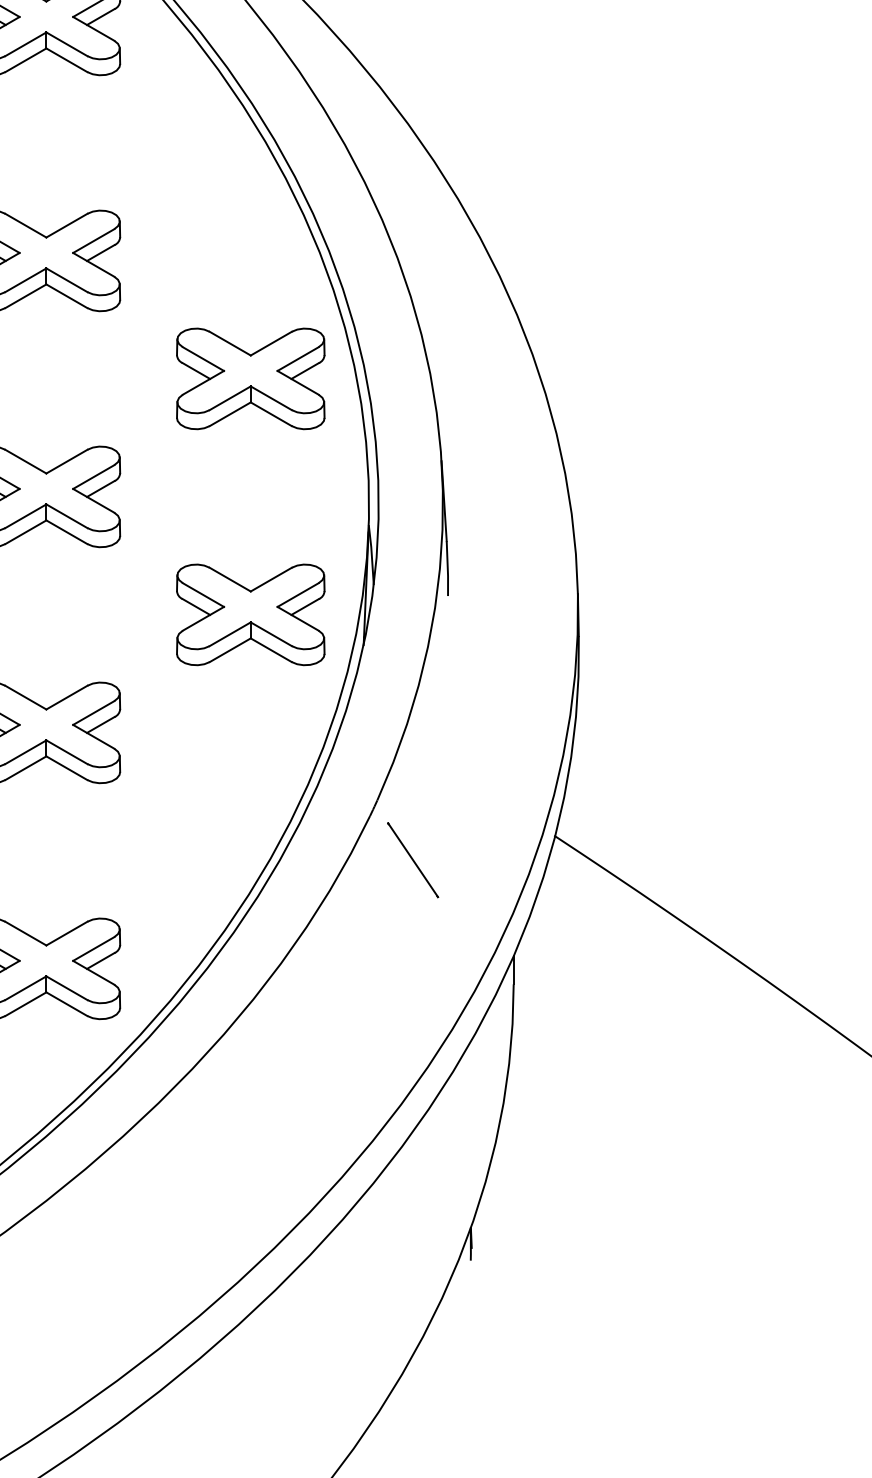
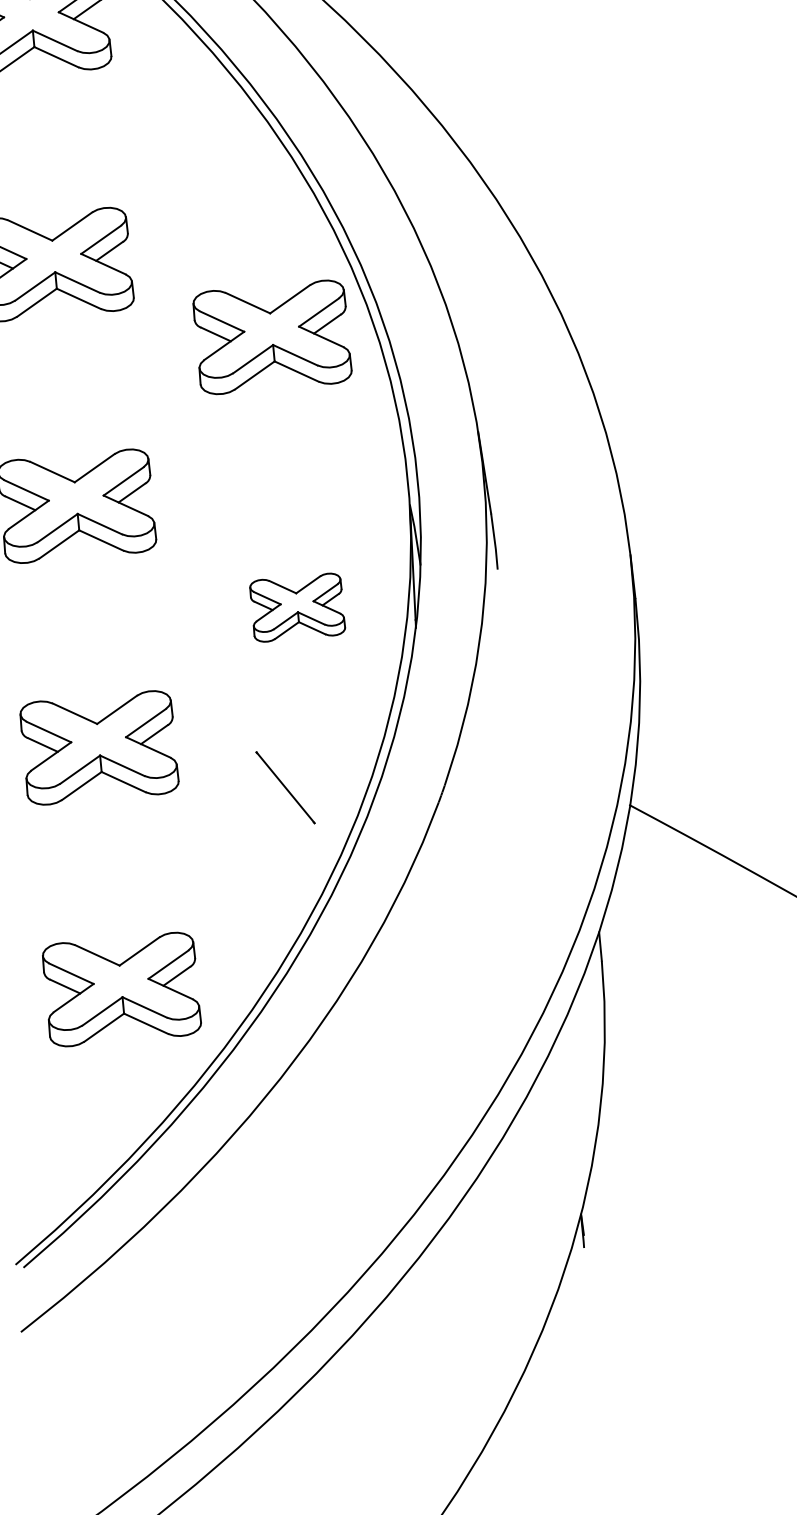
part: (250, 378) -> (272, 336), moved
part: (250, 614) -> (297, 607), size x0.6
line: (413, 860) -> (286, 788), moved

